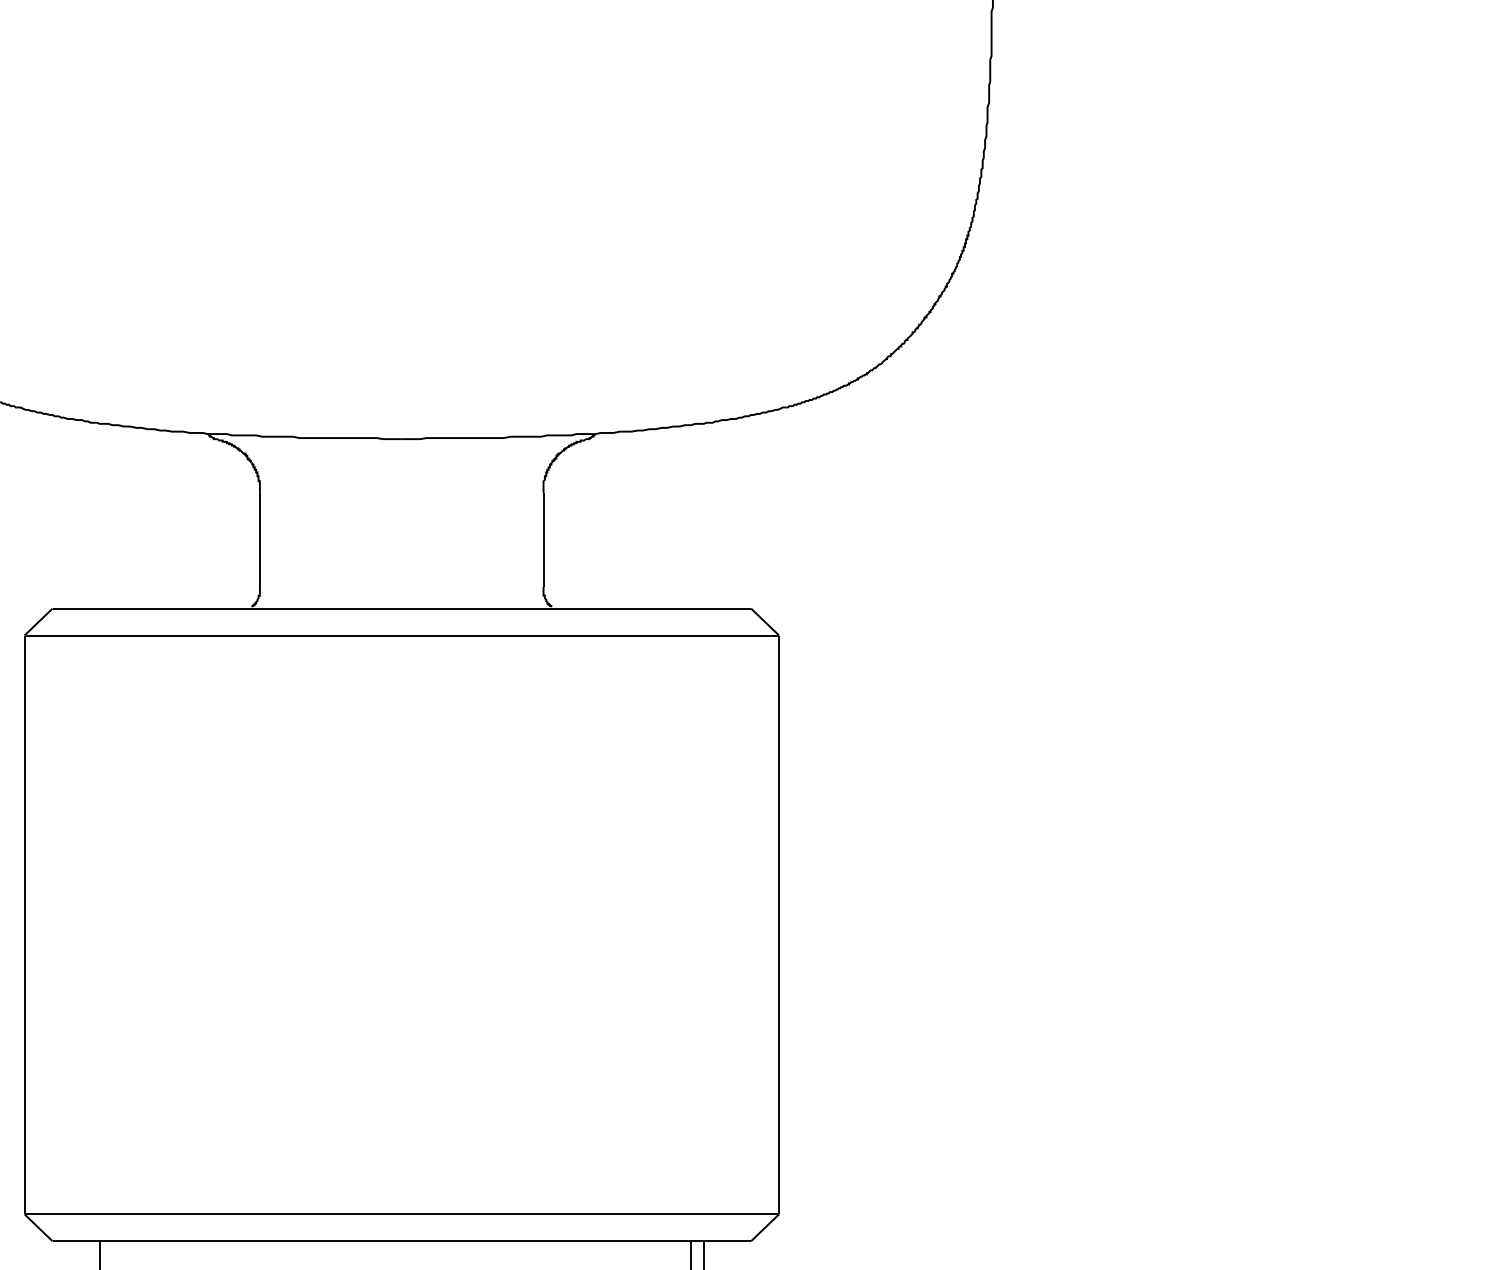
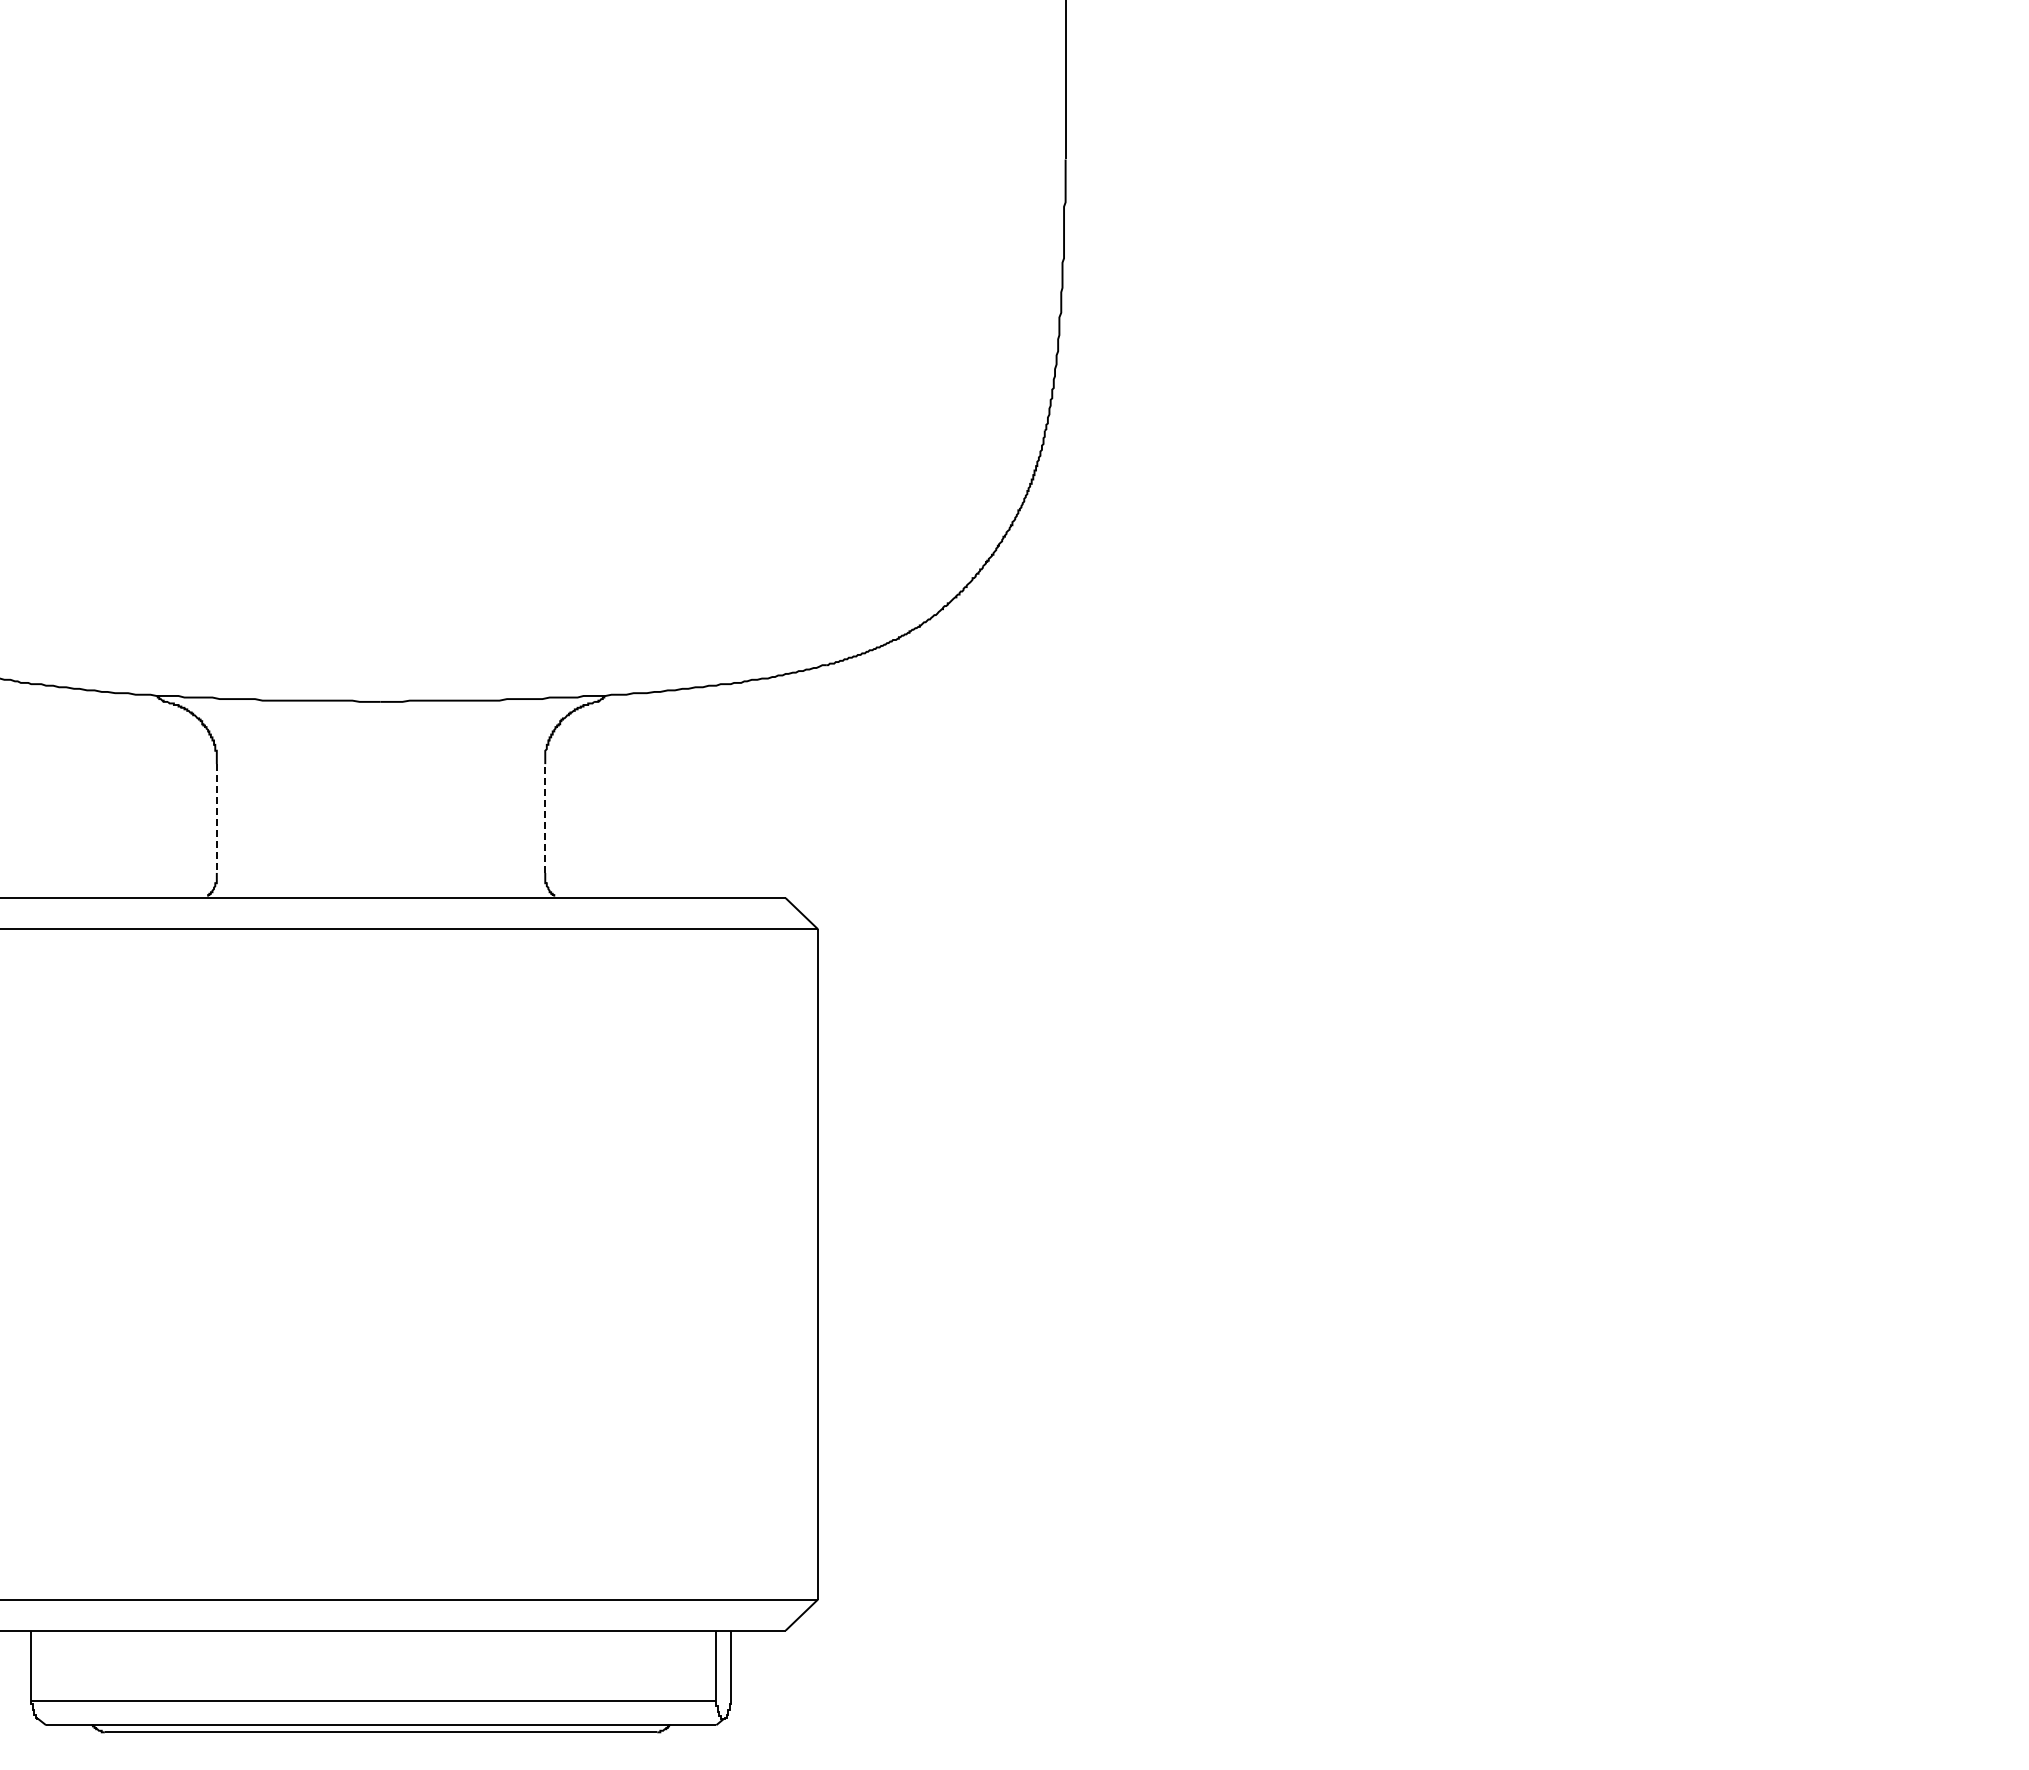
line: (543, 539) -> (545, 818), solid -> dashed
line: (259, 540) -> (216, 819), solid -> dashed

